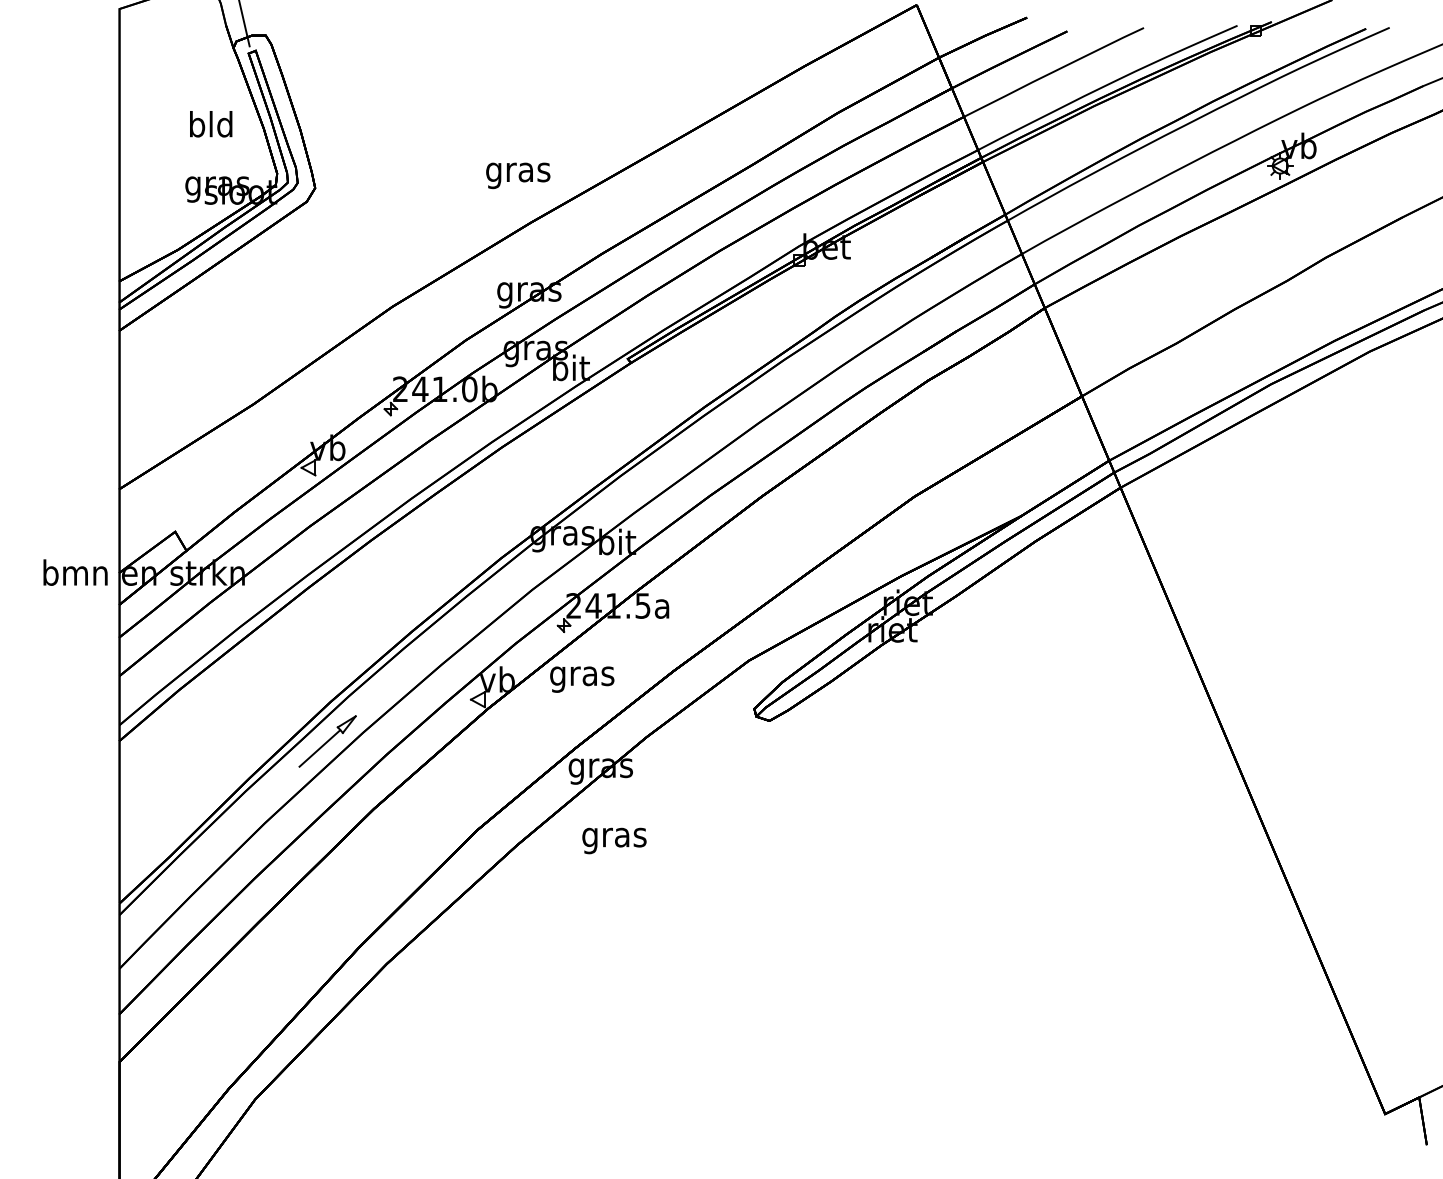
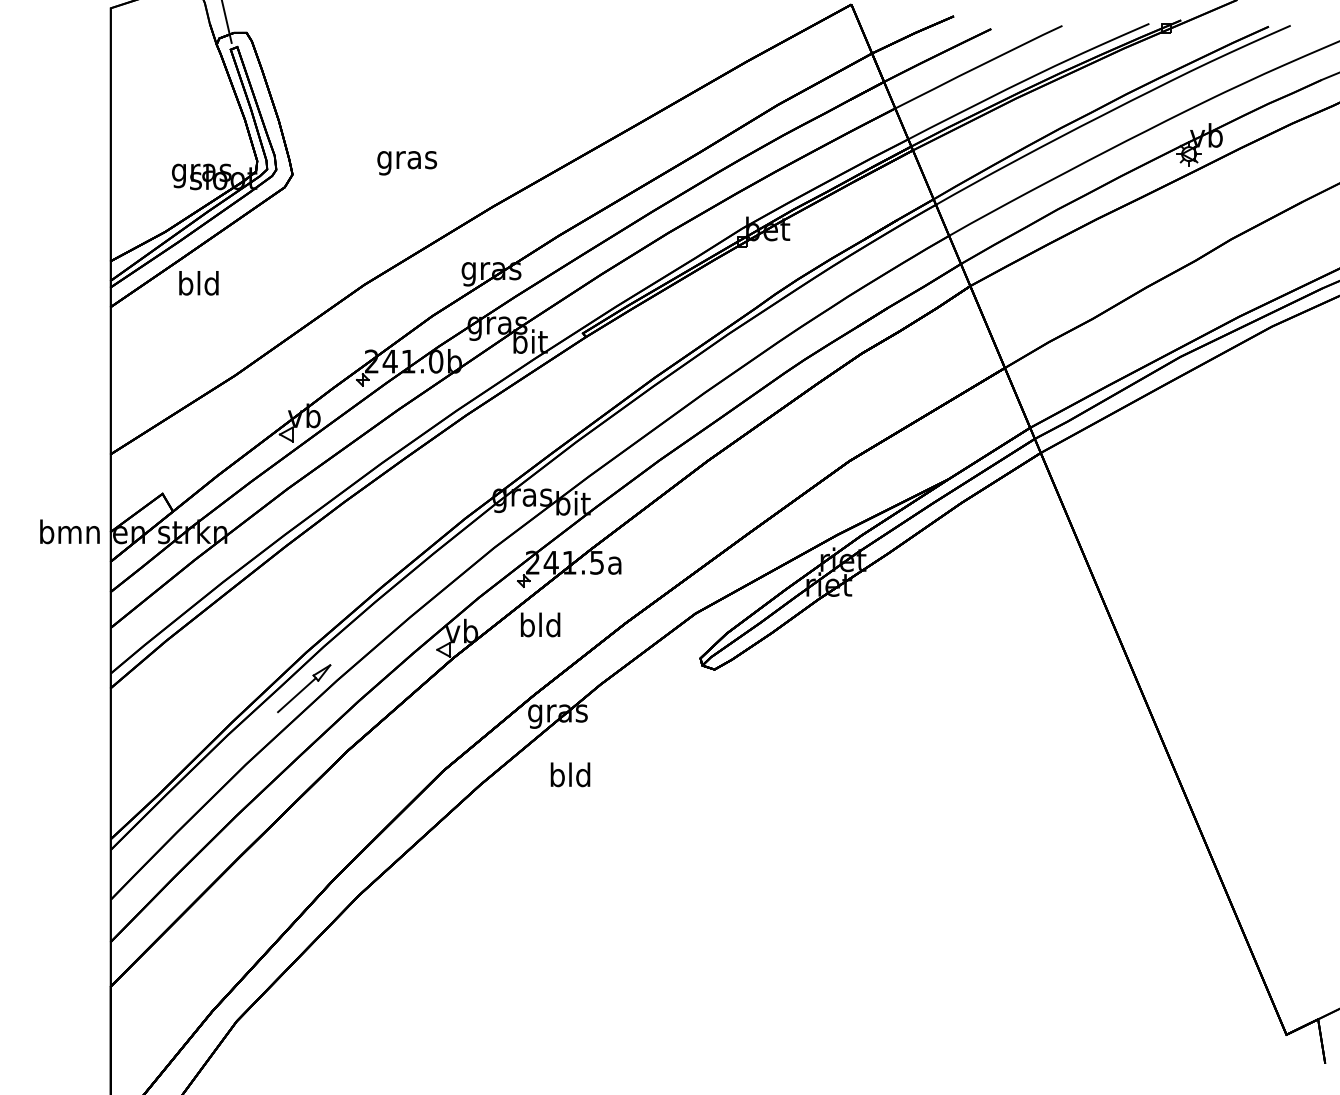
text: (210, 124) -> (198, 283), moved
text: (517, 176) -> (406, 163), moved
text: (582, 675) -> (540, 627), gras -> bld
text: (614, 837) -> (570, 777), gras -> bld

